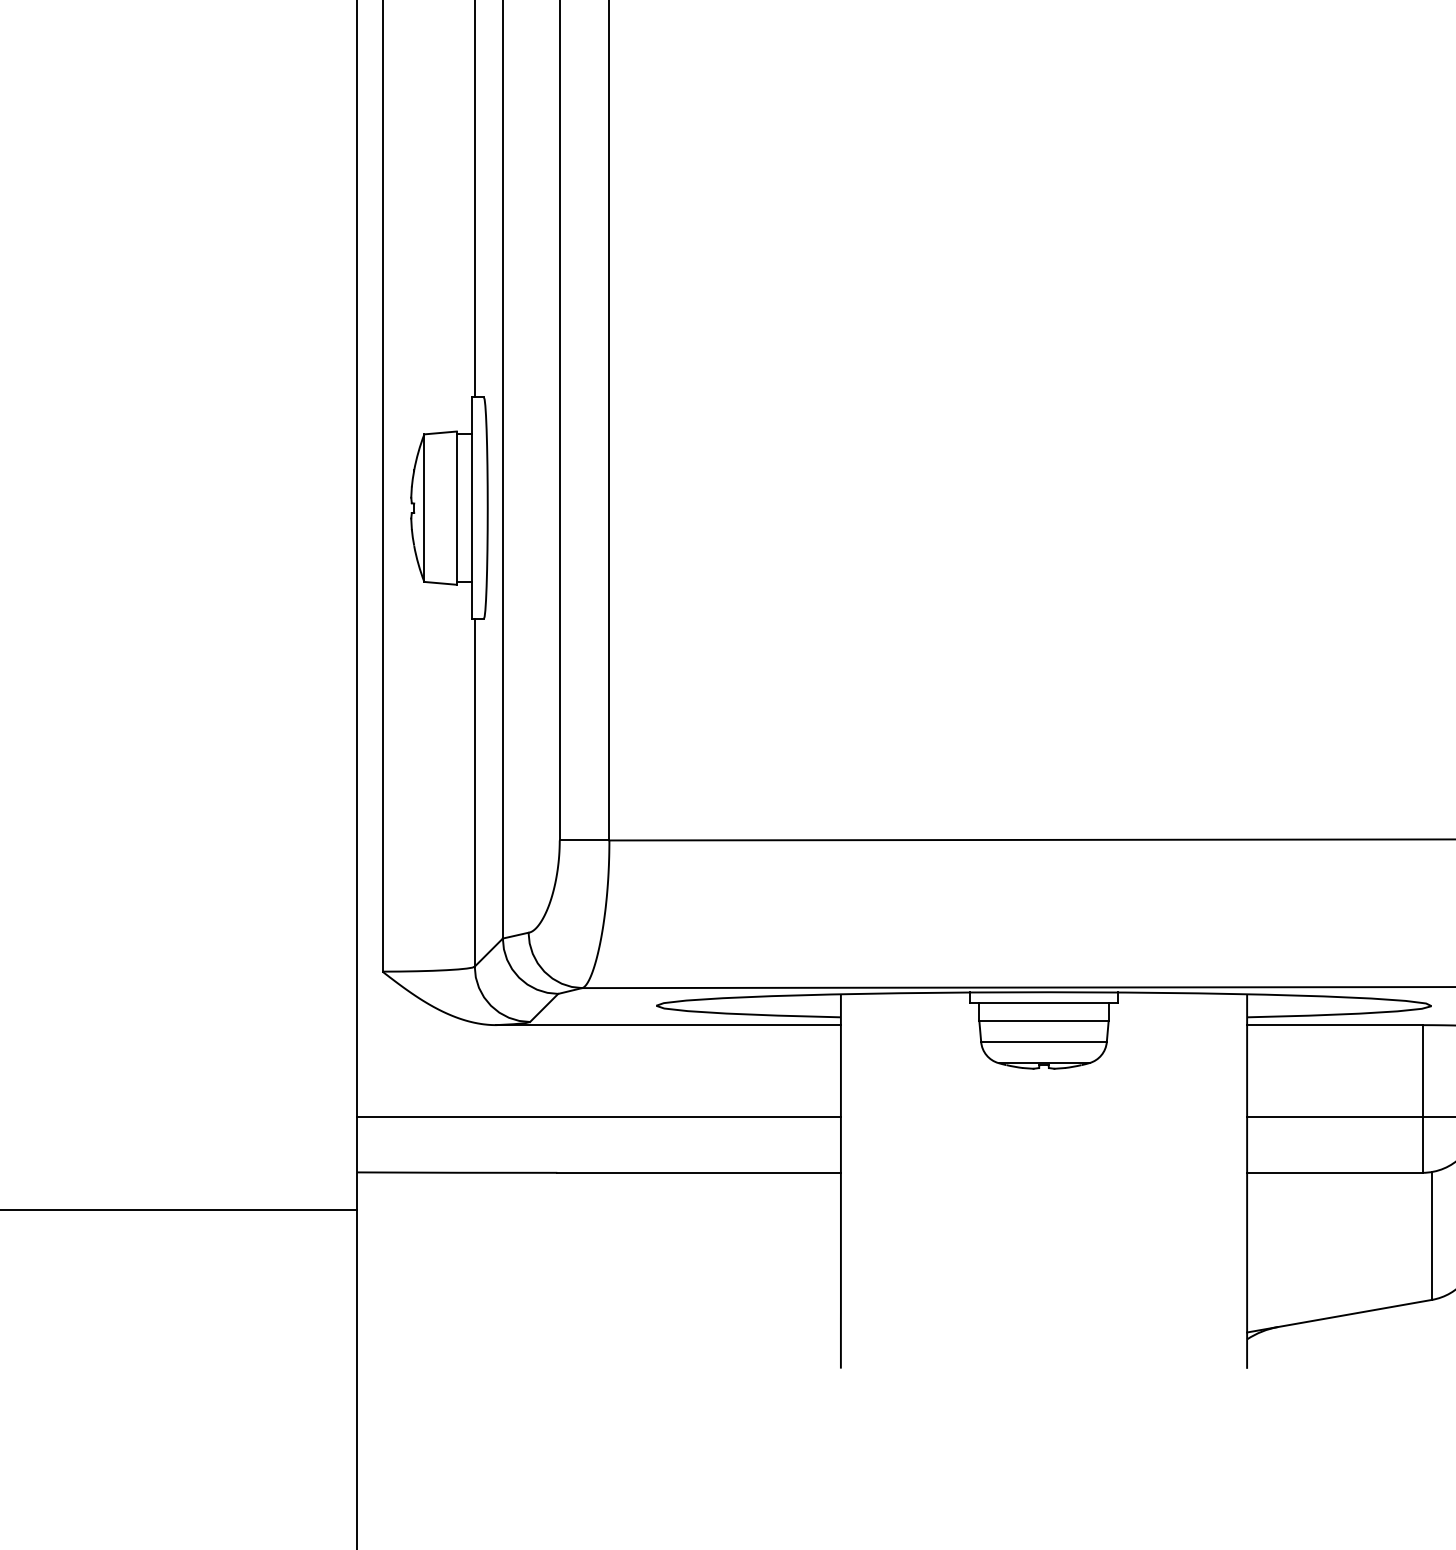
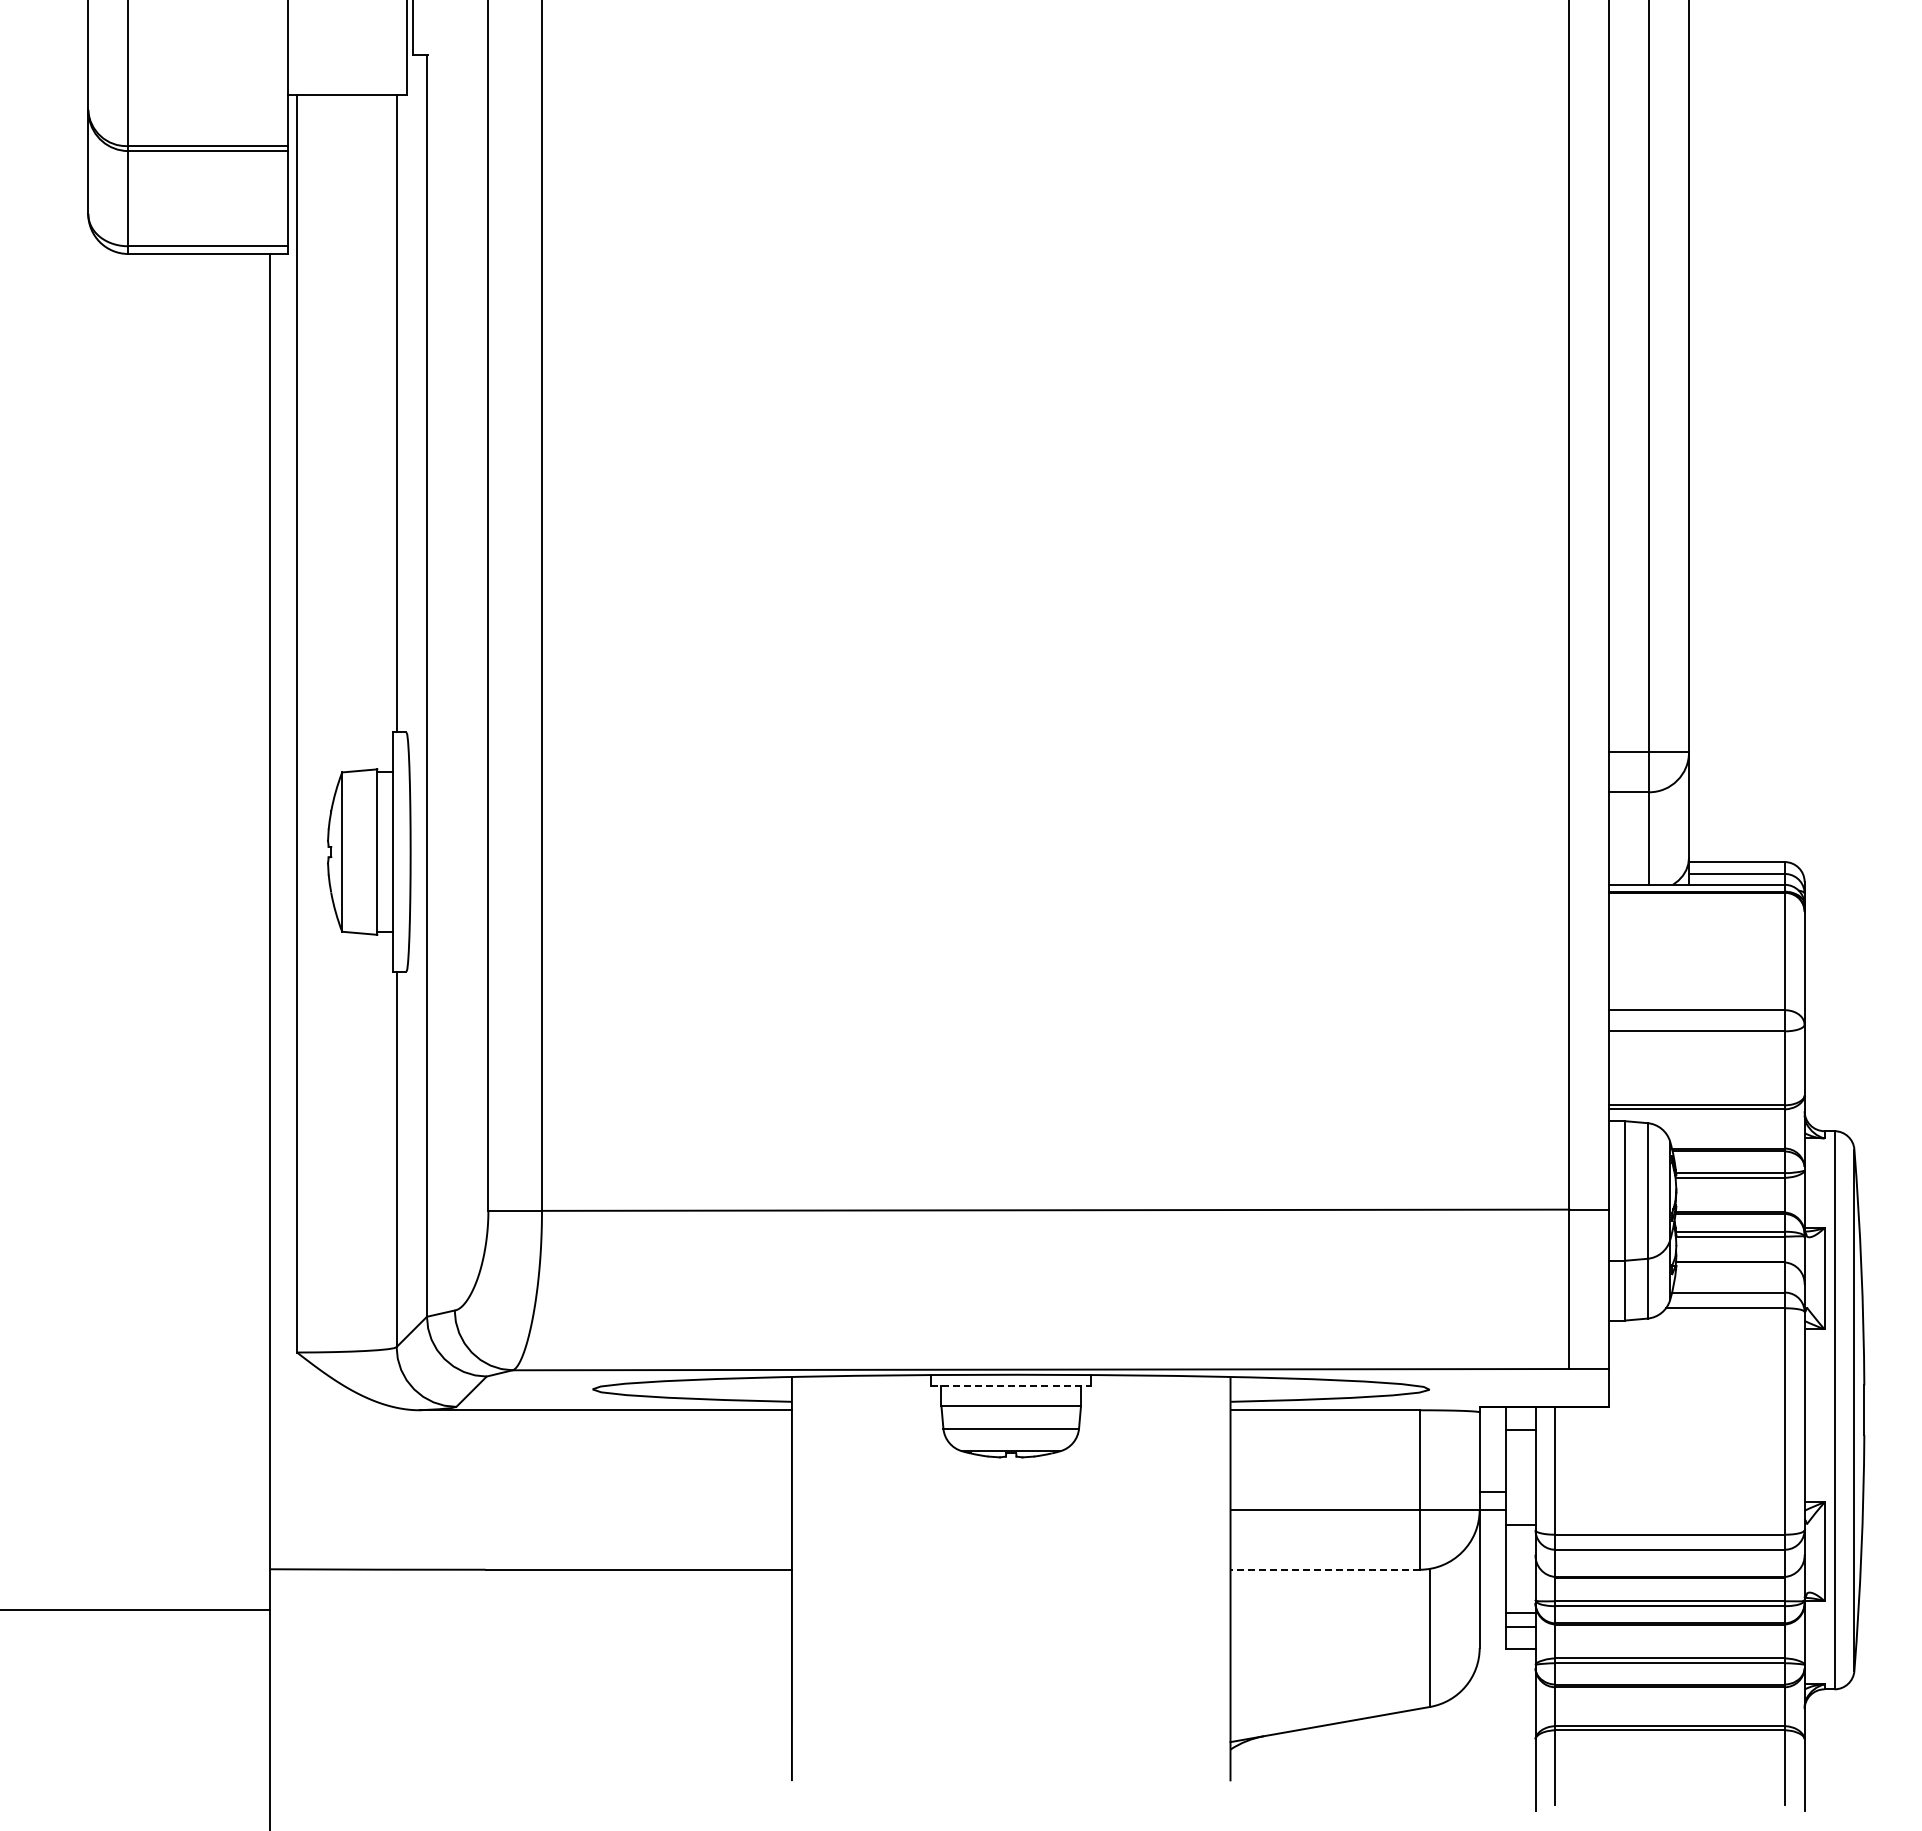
line: (1044, 1003) -> (1011, 1386), solid -> dashed
line: (598, 1117) -> (530, 1509), removed
line: (1335, 1172) -> (1325, 1569), solid -> dashed

